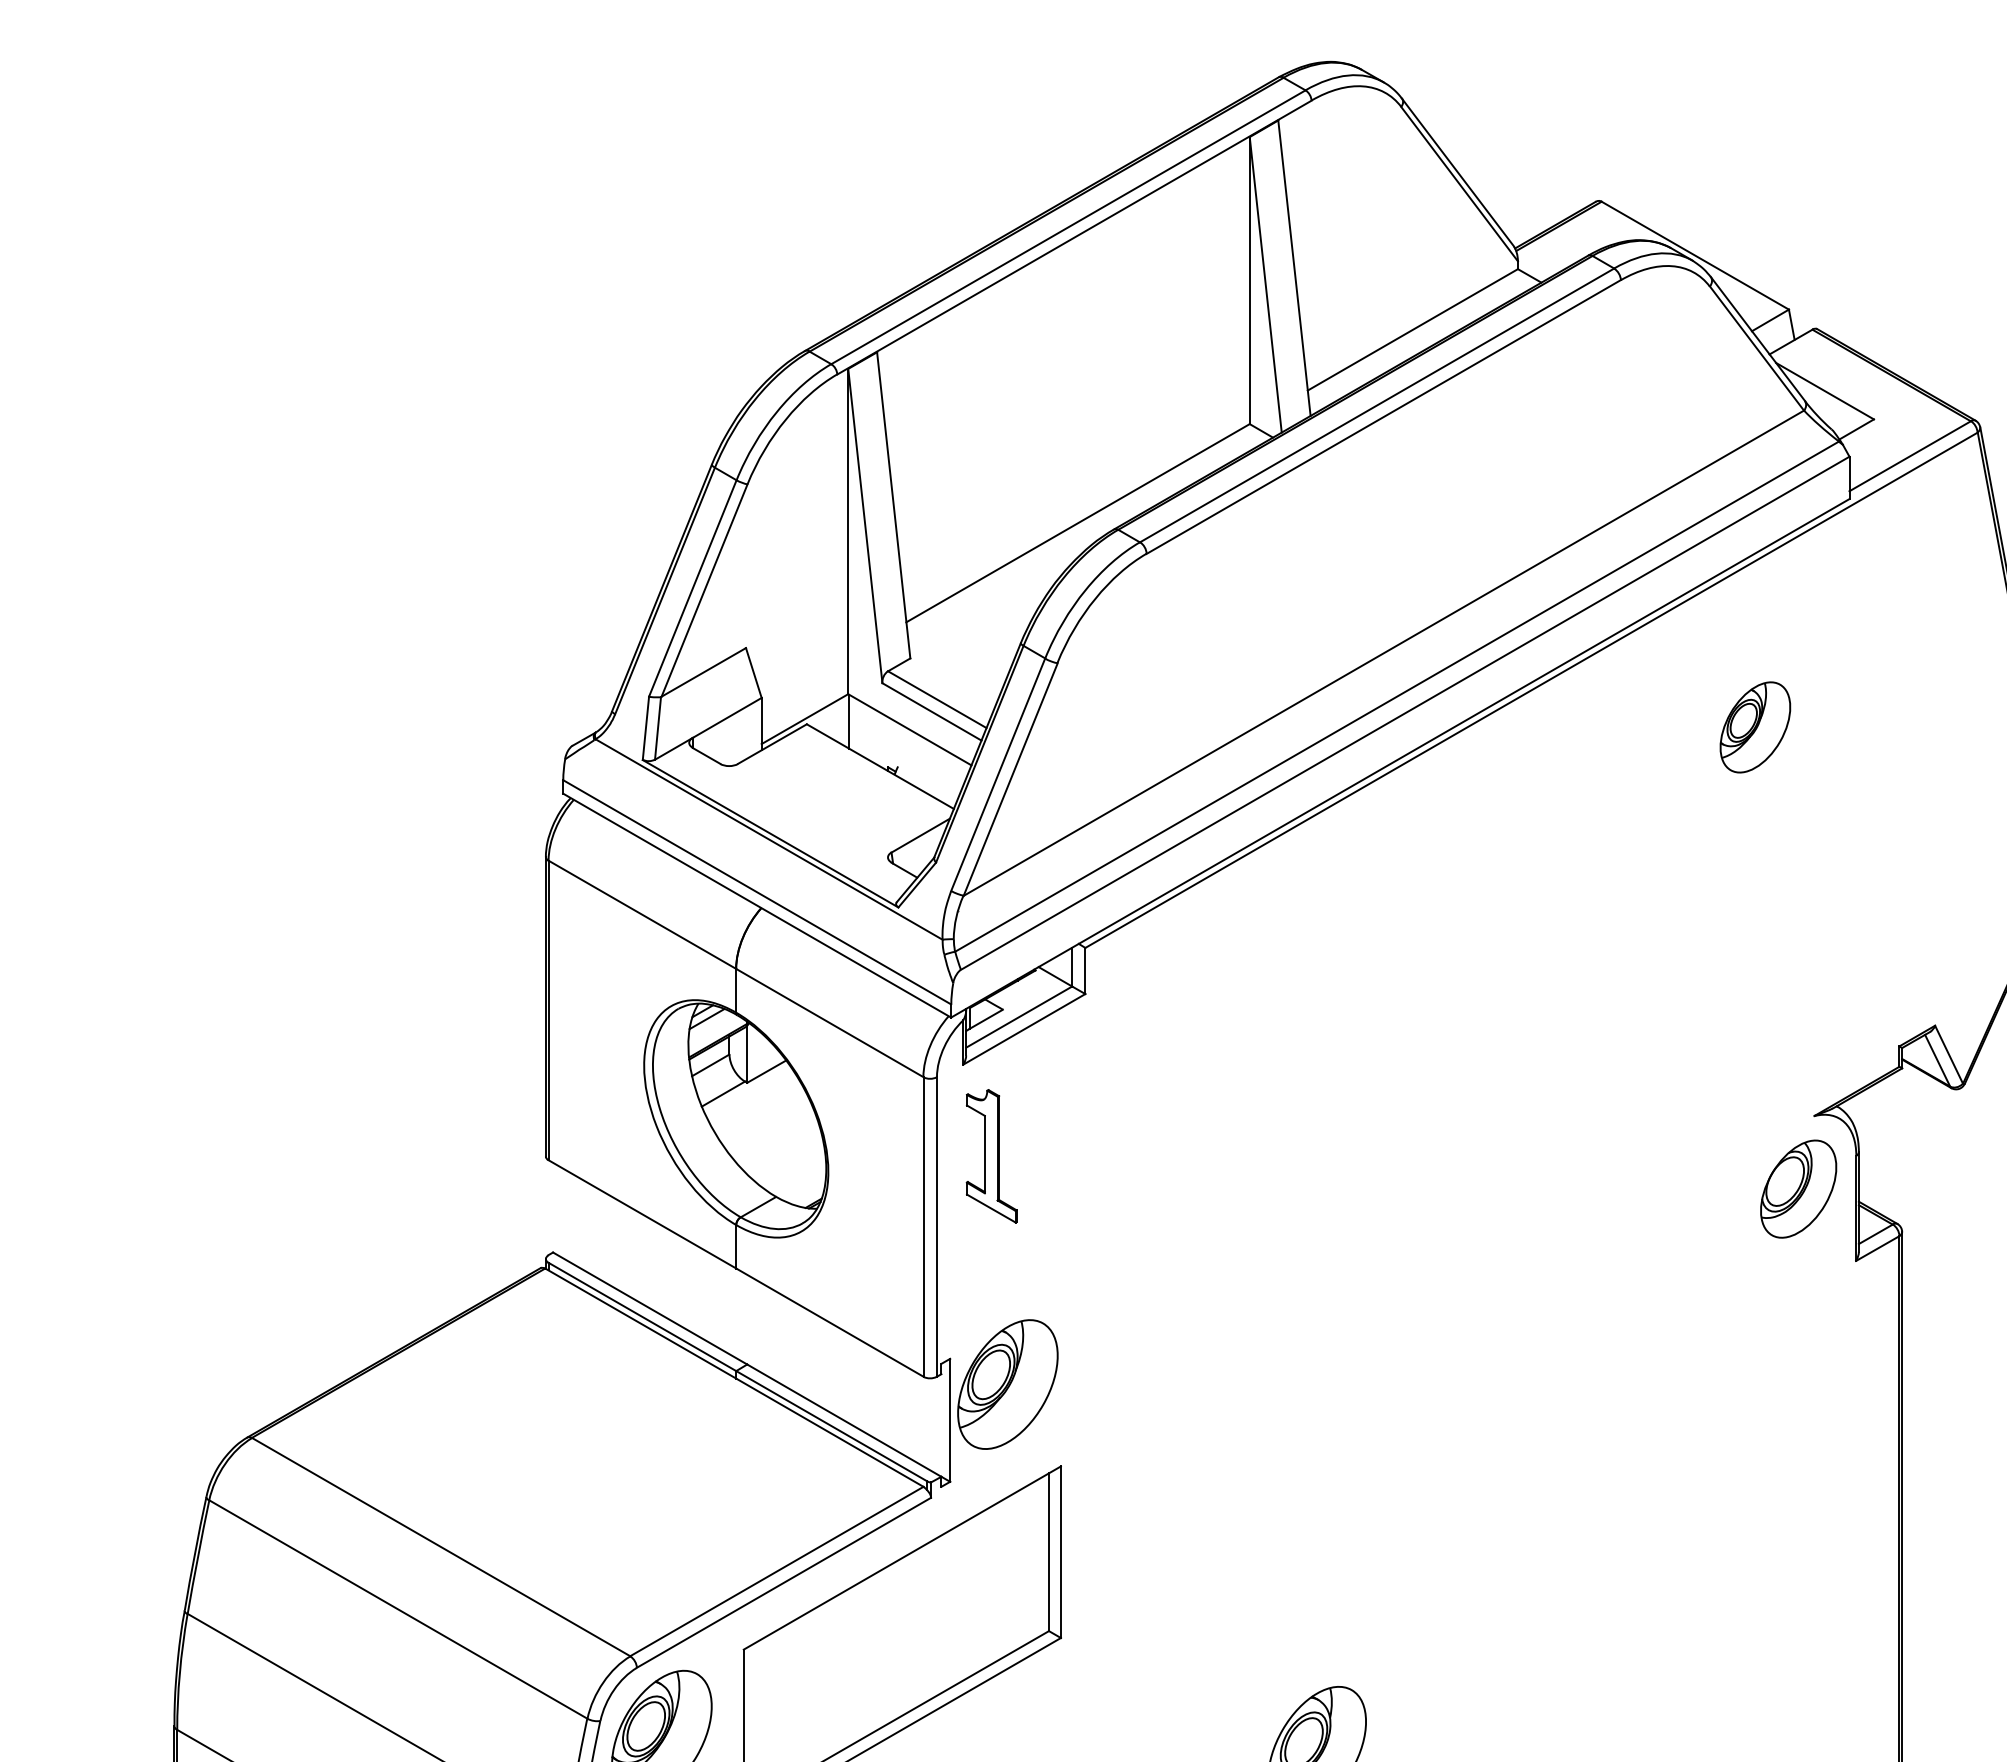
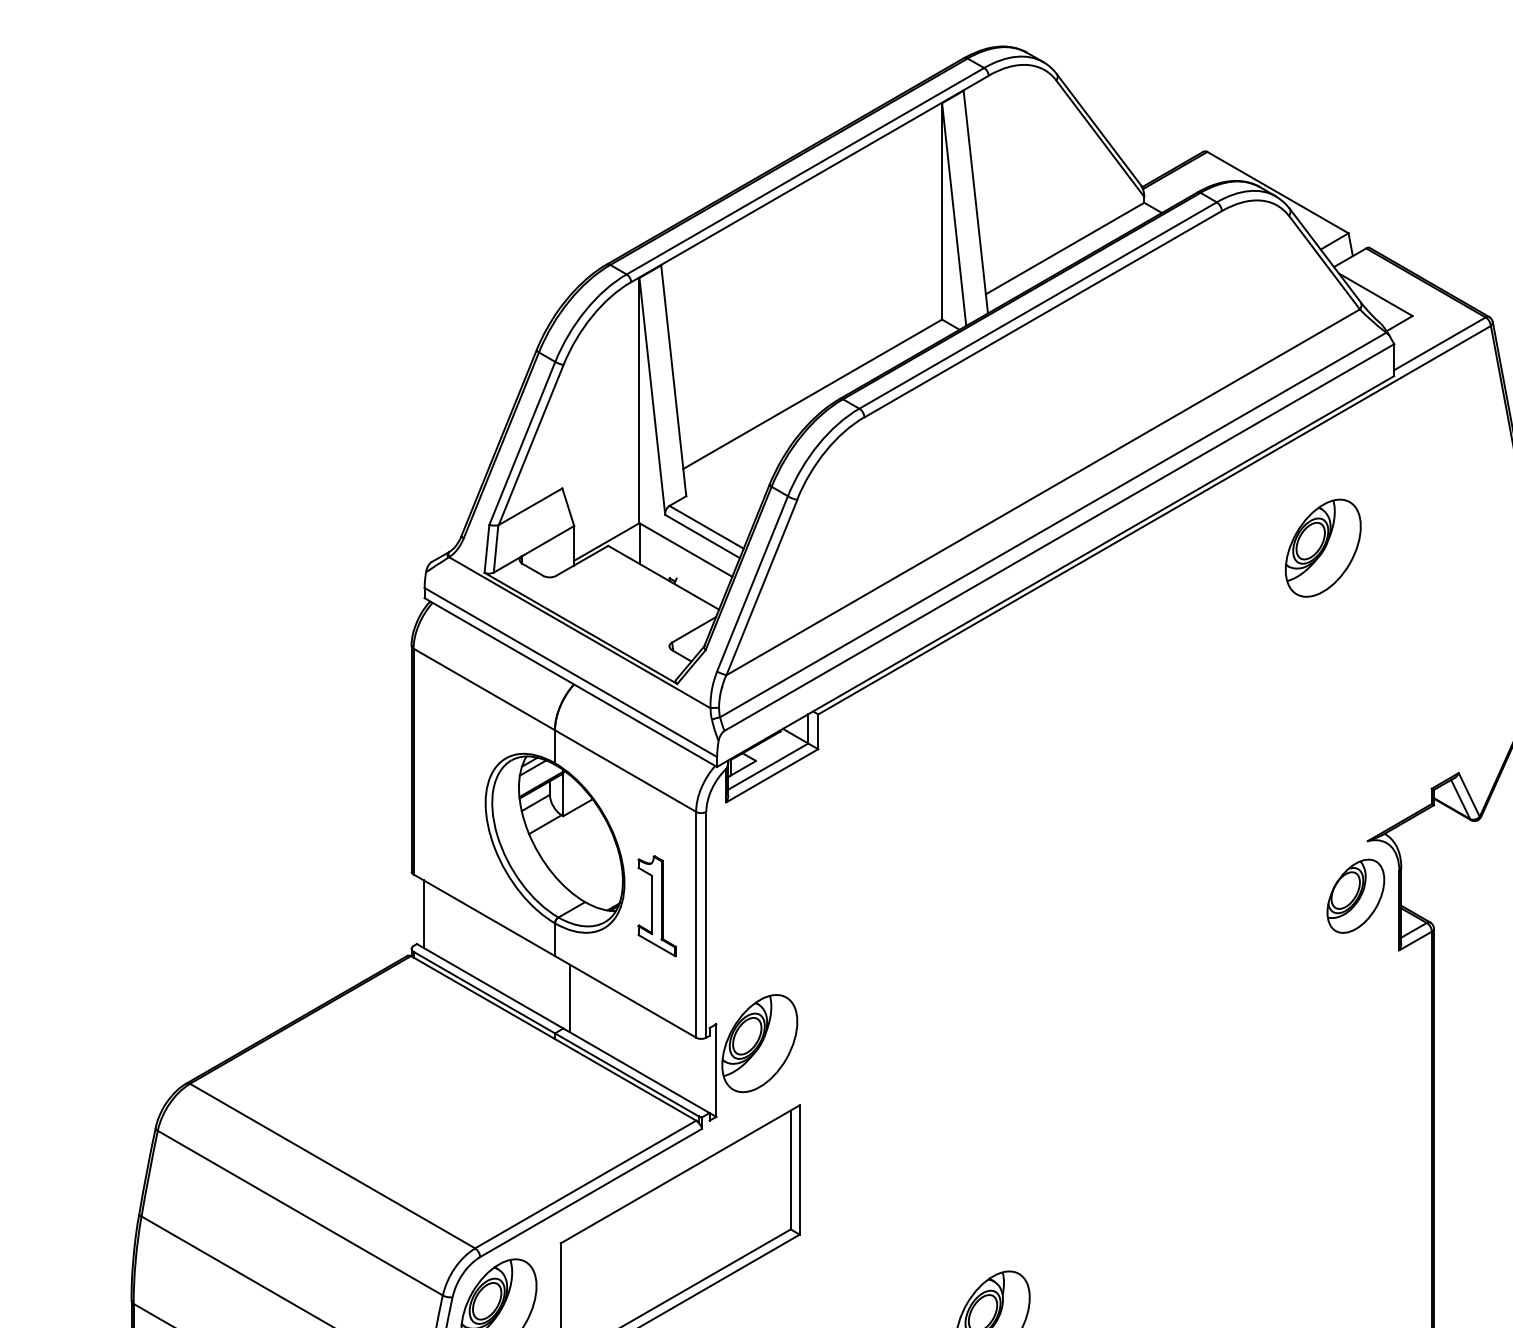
part: (1755, 727) -> (1323, 548), size x1.43
part: (991, 1156) -> (656, 906), moved
line: (561, 1212) -> (423, 913), added
line: (756, 1324) -> (570, 998), added

